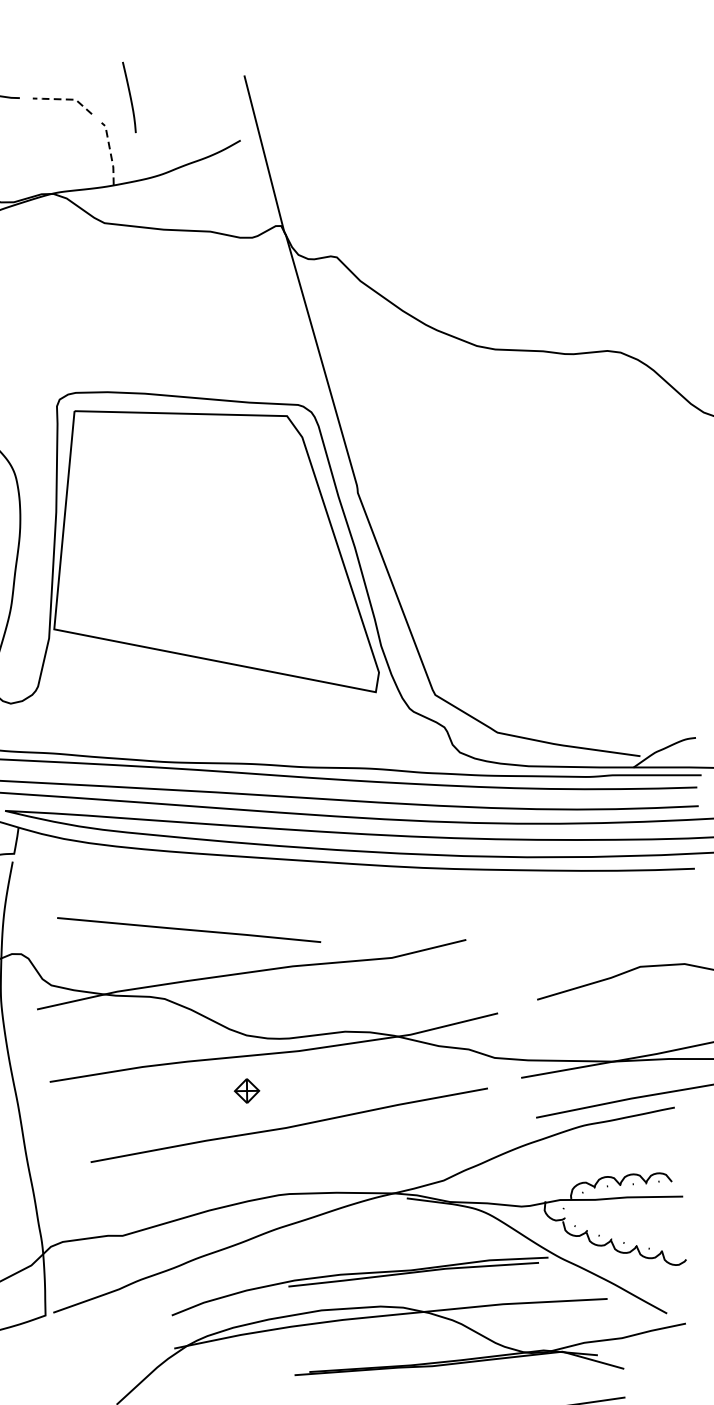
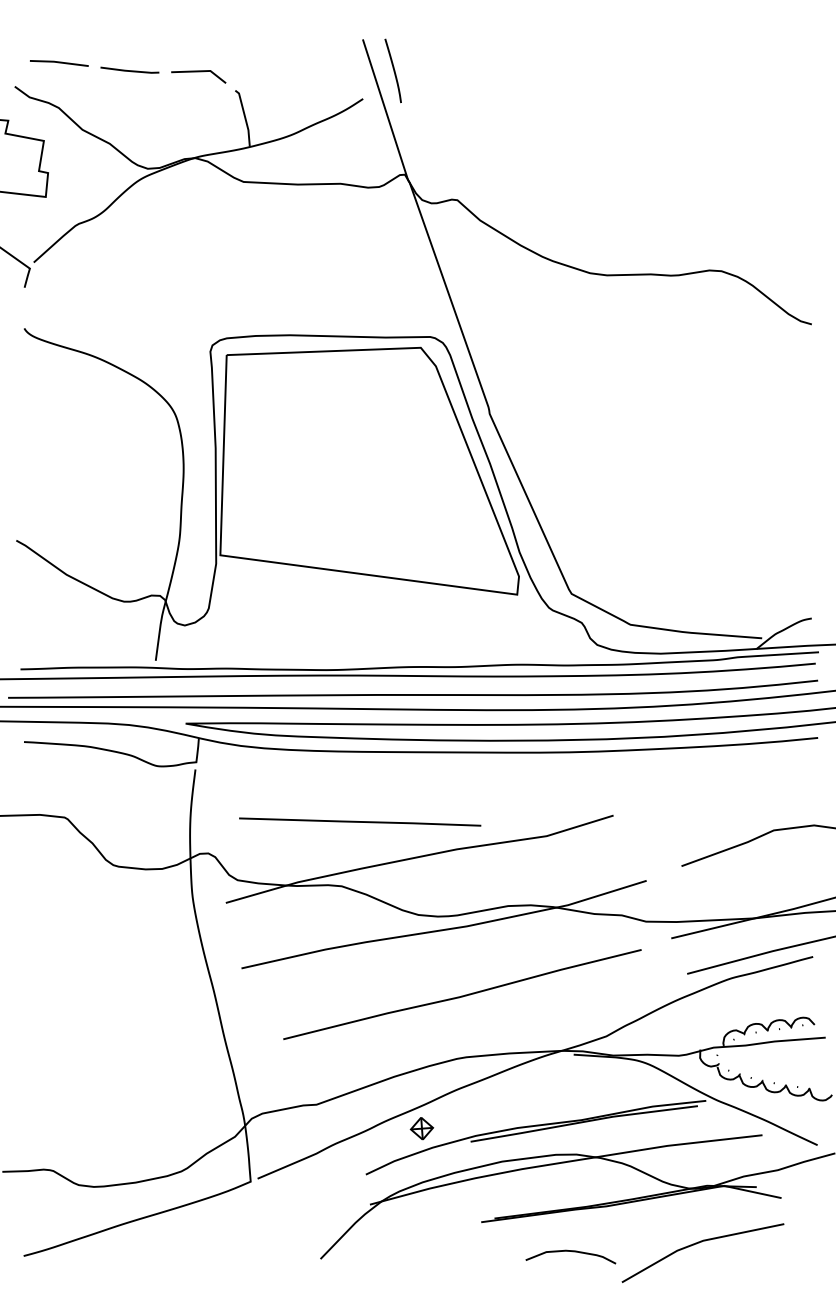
curve: (129, 97) -> (393, 70), moved
line: (64, 99) -> (200, 71), dashed -> solid
line: (110, 152) -> (245, 117), dashed -> solid
part: (246, 1090) -> (421, 1128), moved

